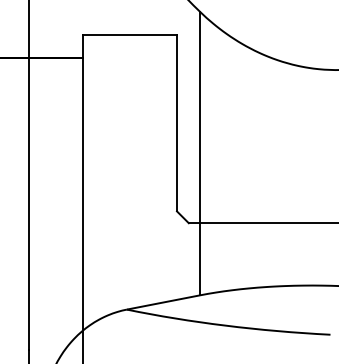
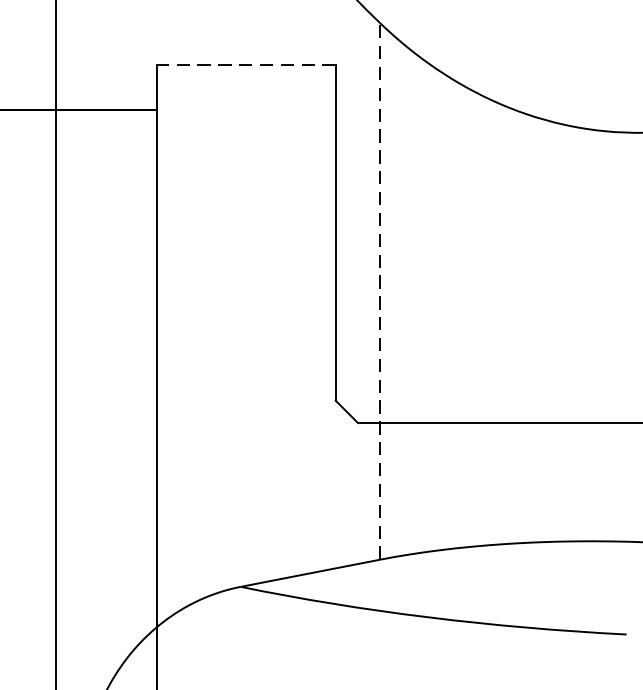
line: (129, 34) -> (245, 65), solid -> dashed
line: (200, 153) -> (380, 290), solid -> dashed

